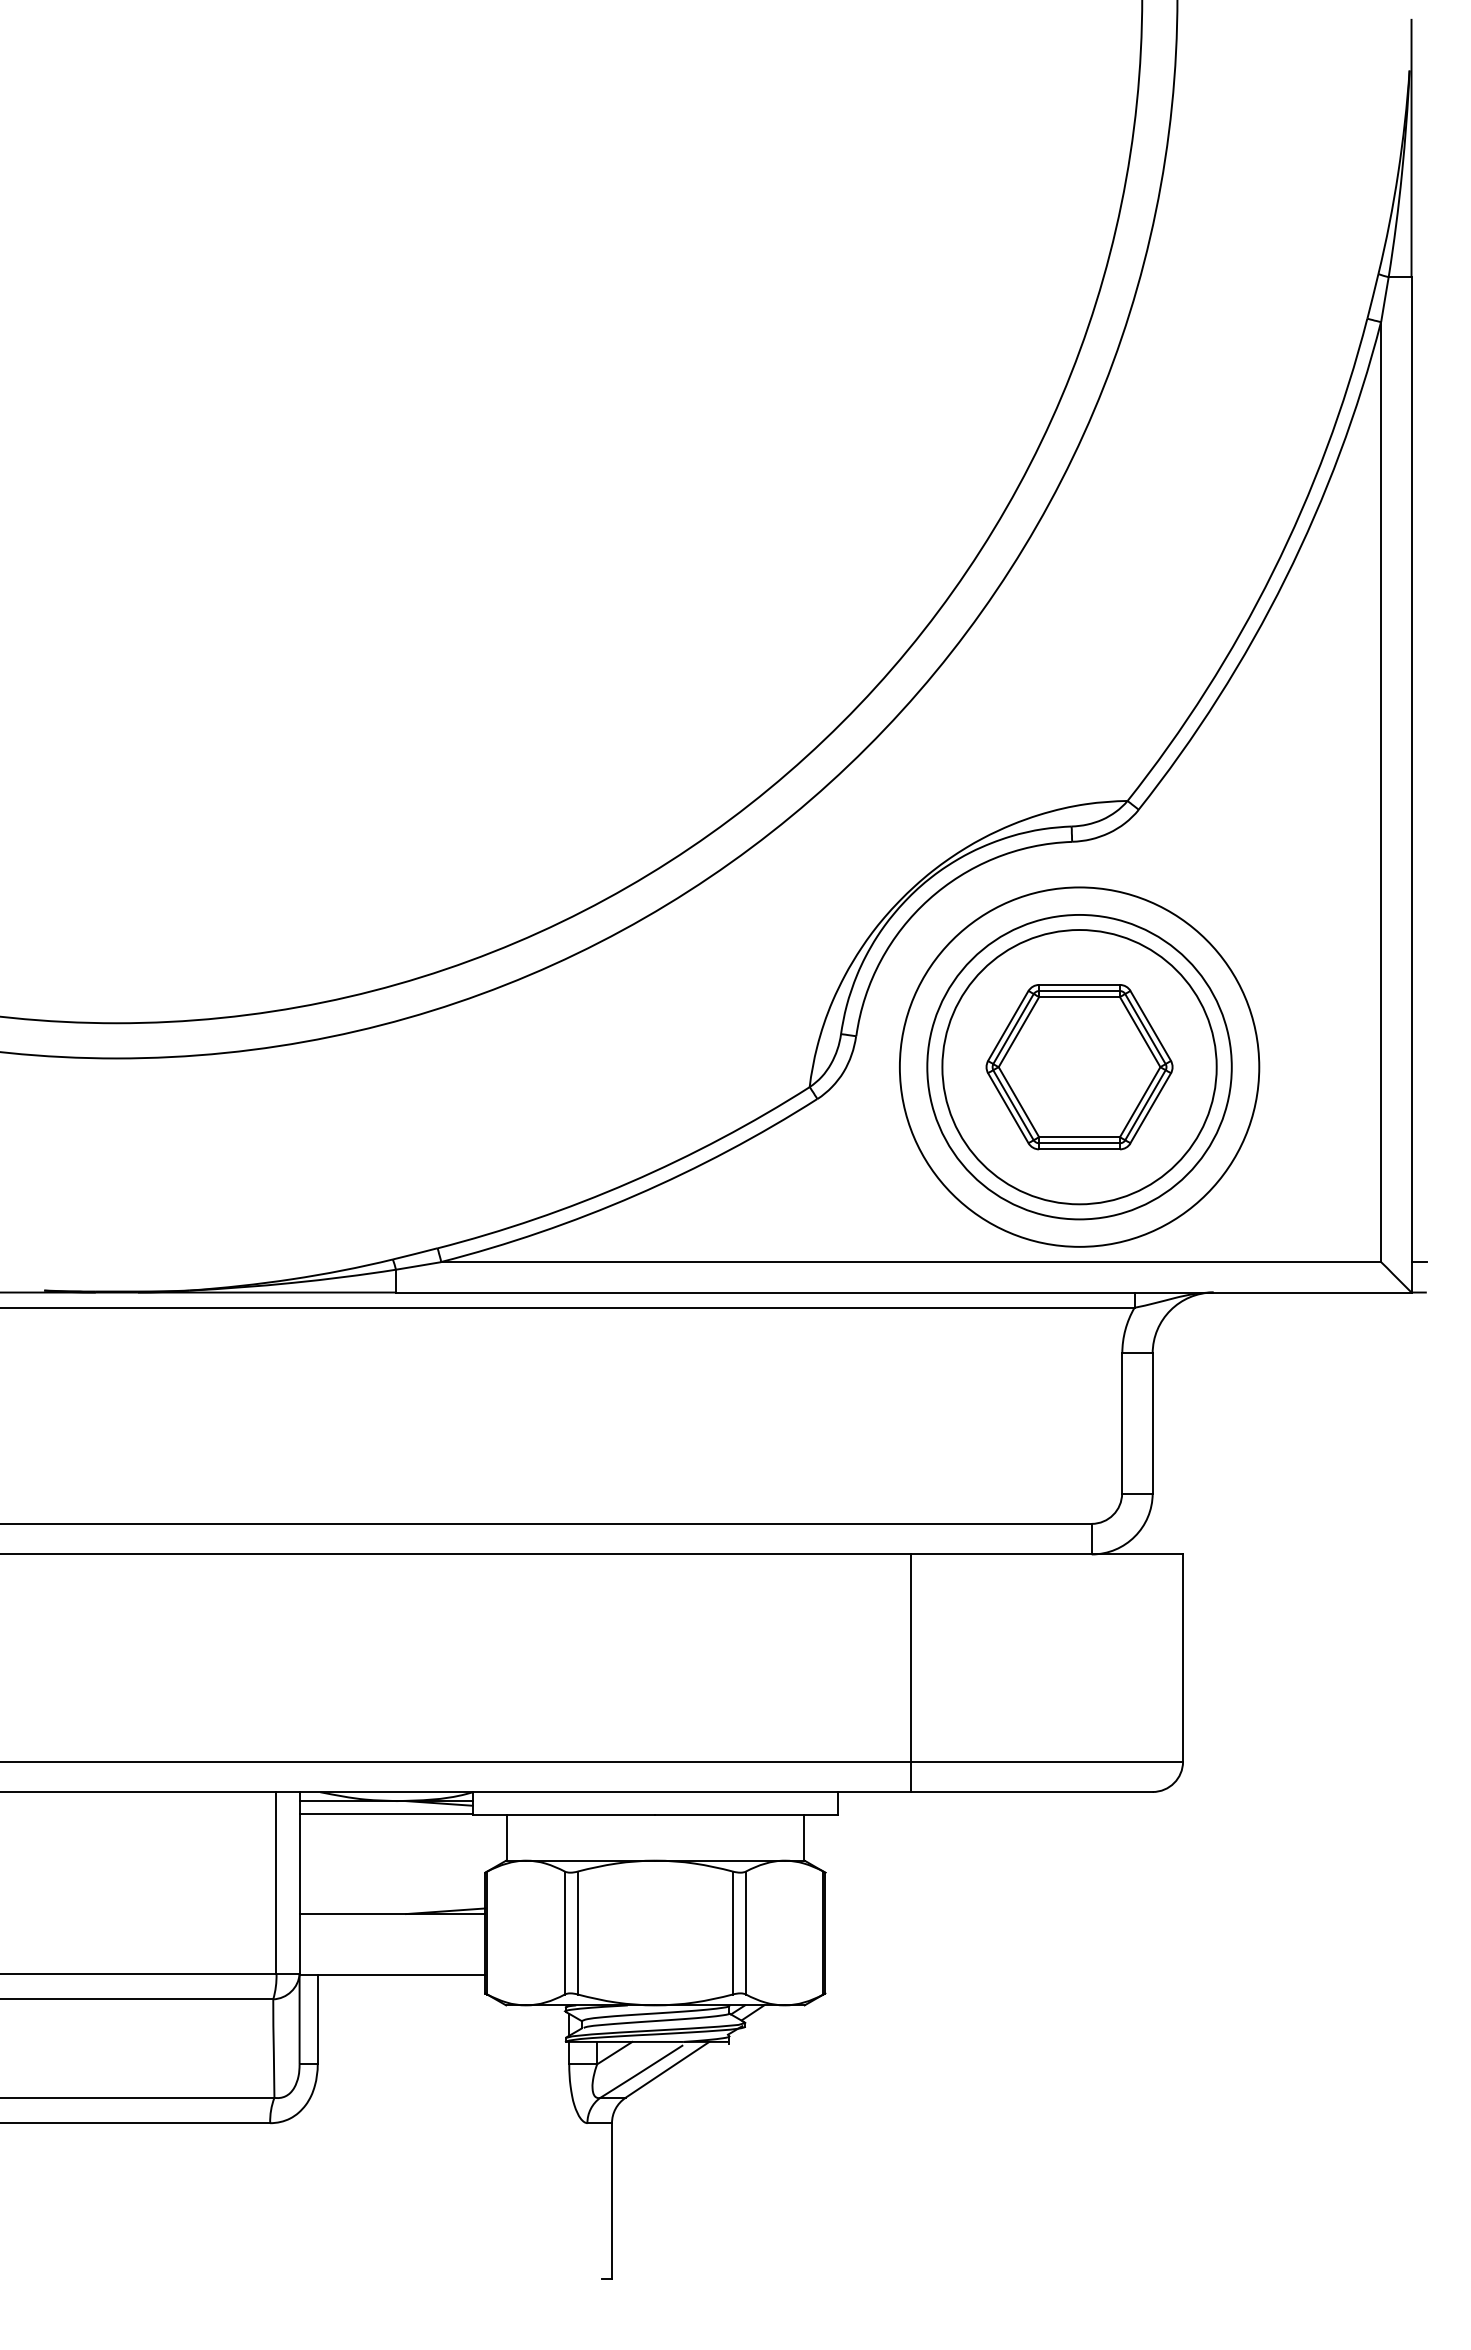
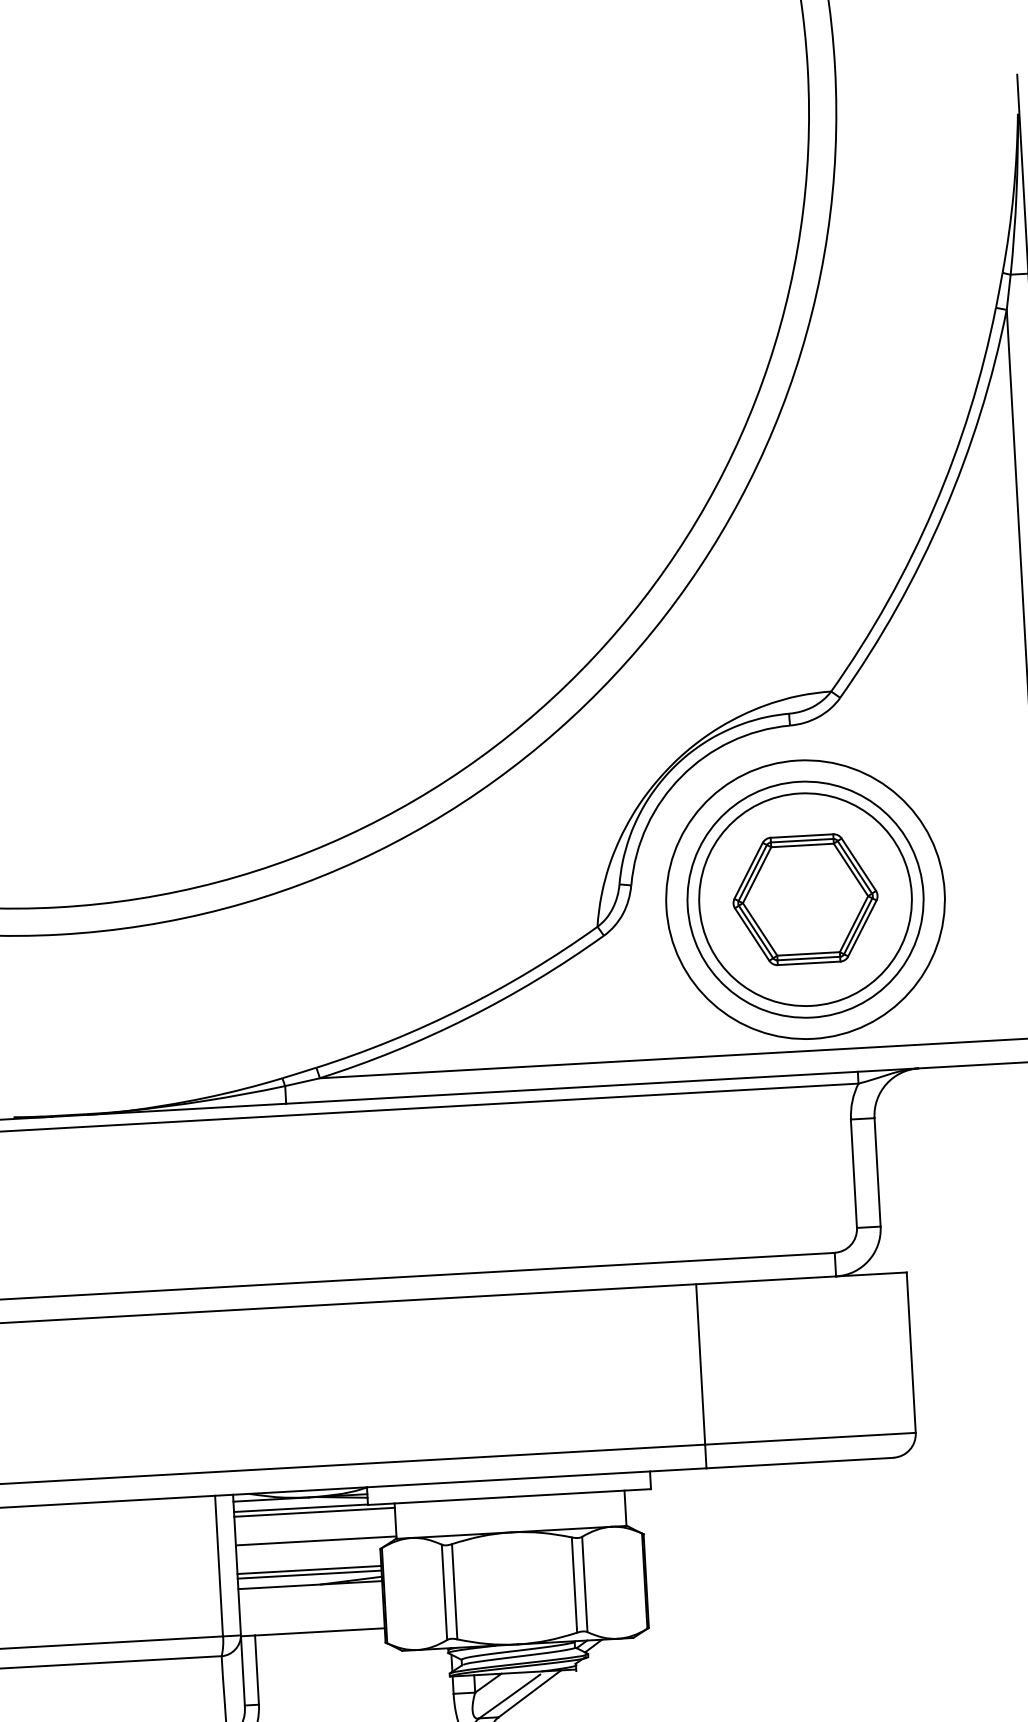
line: (402, 1820) -> (313, 1512), added
line: (402, 1857) -> (315, 1540), added
line: (392, 1894) -> (309, 1569), added
line: (392, 1900) -> (309, 1574), added

